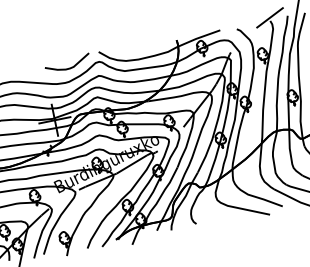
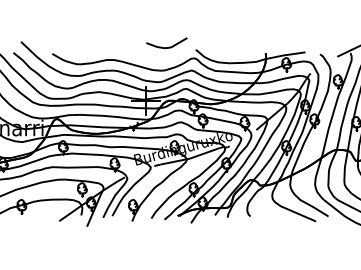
curve: (71, 66) -> (169, 46), moved

